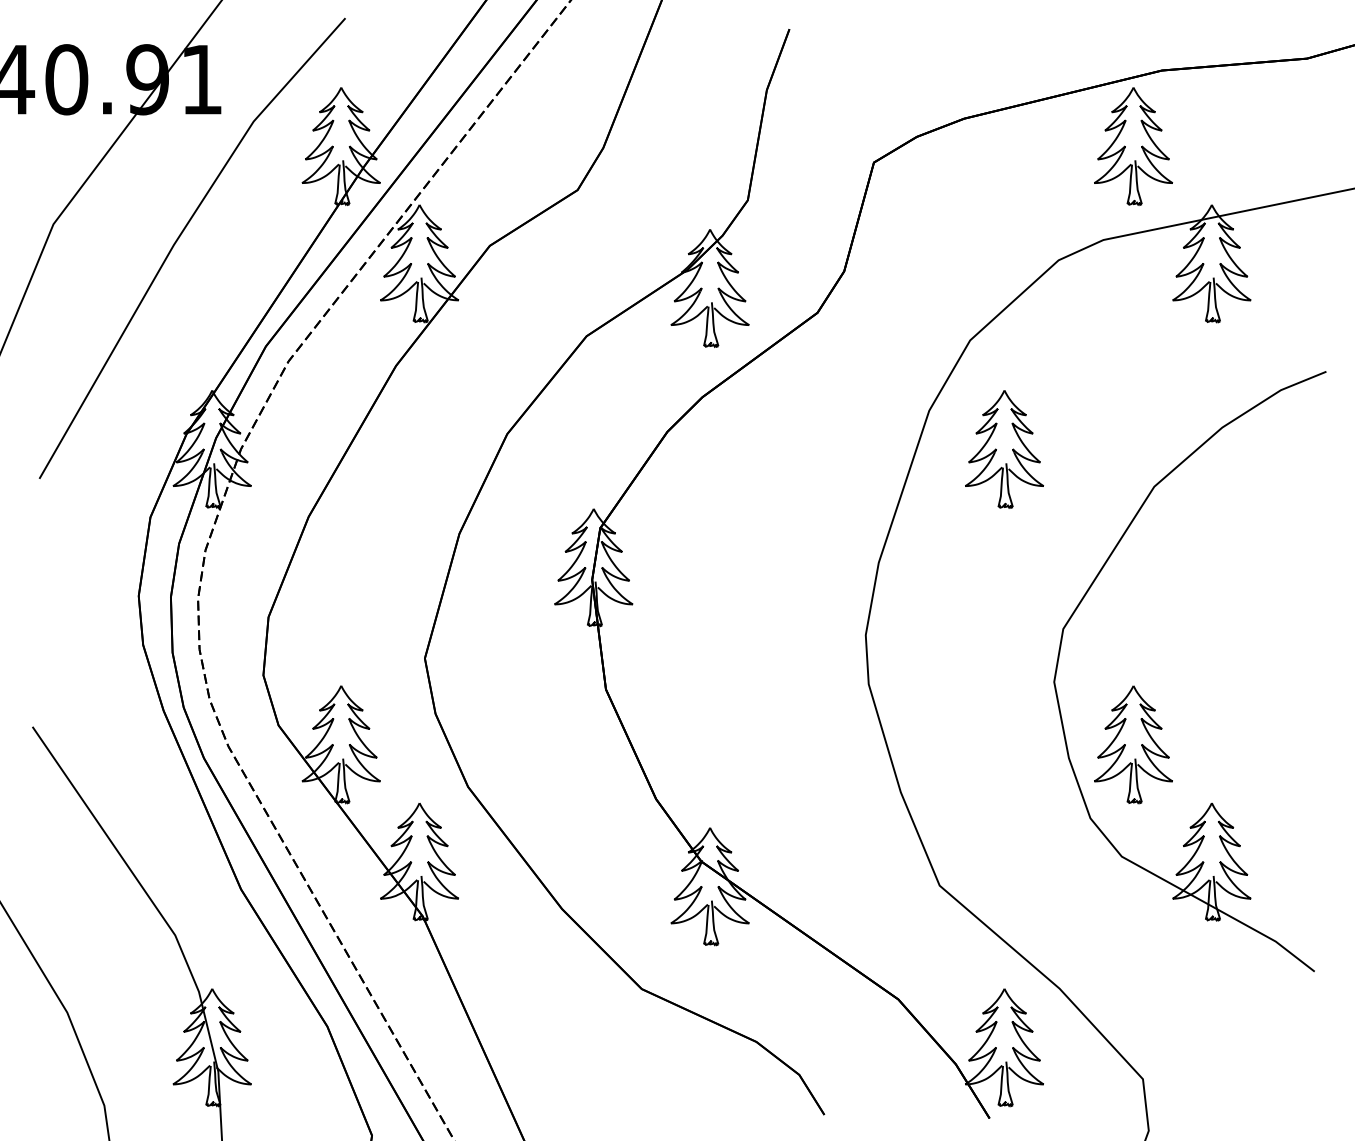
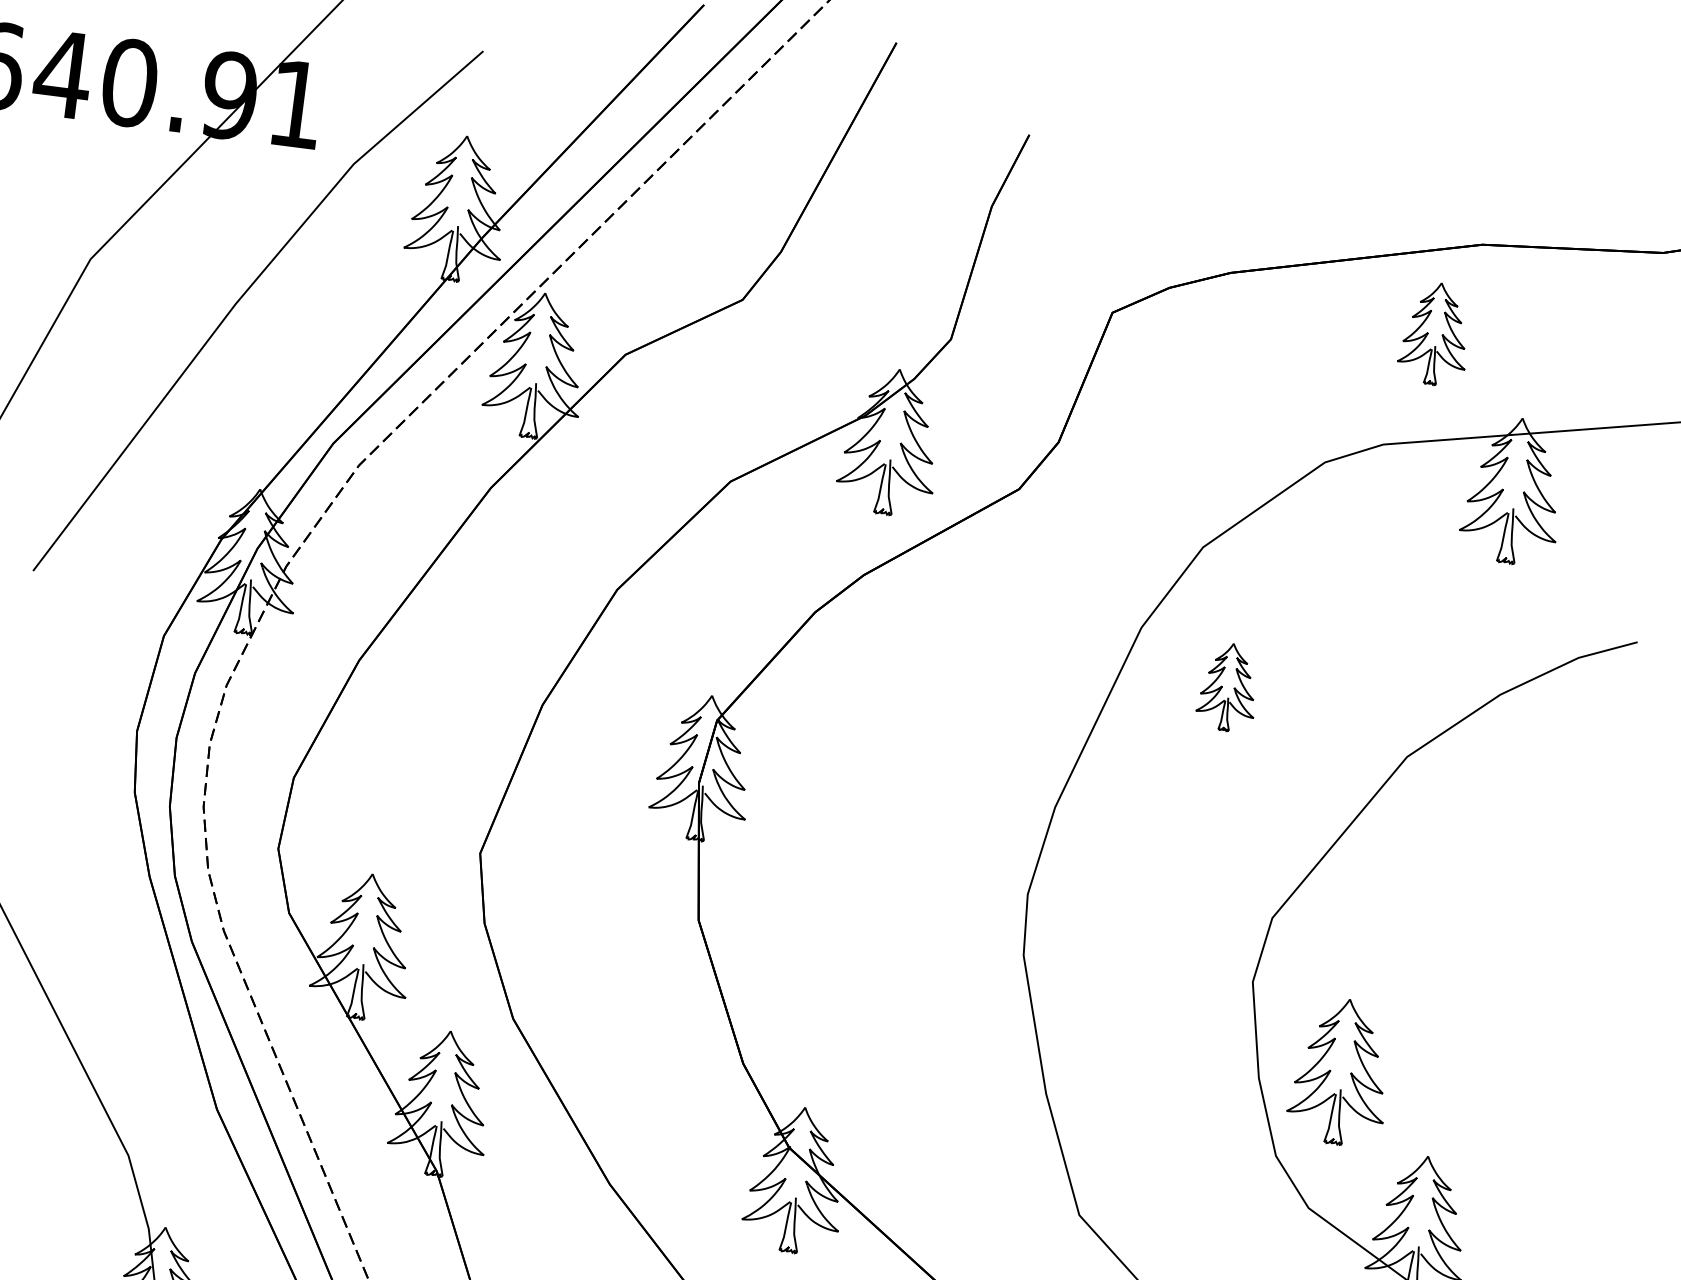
part: (1133, 146) -> (1435, 333), size x0.7
part: (1004, 449) -> (1228, 687), size x0.6

